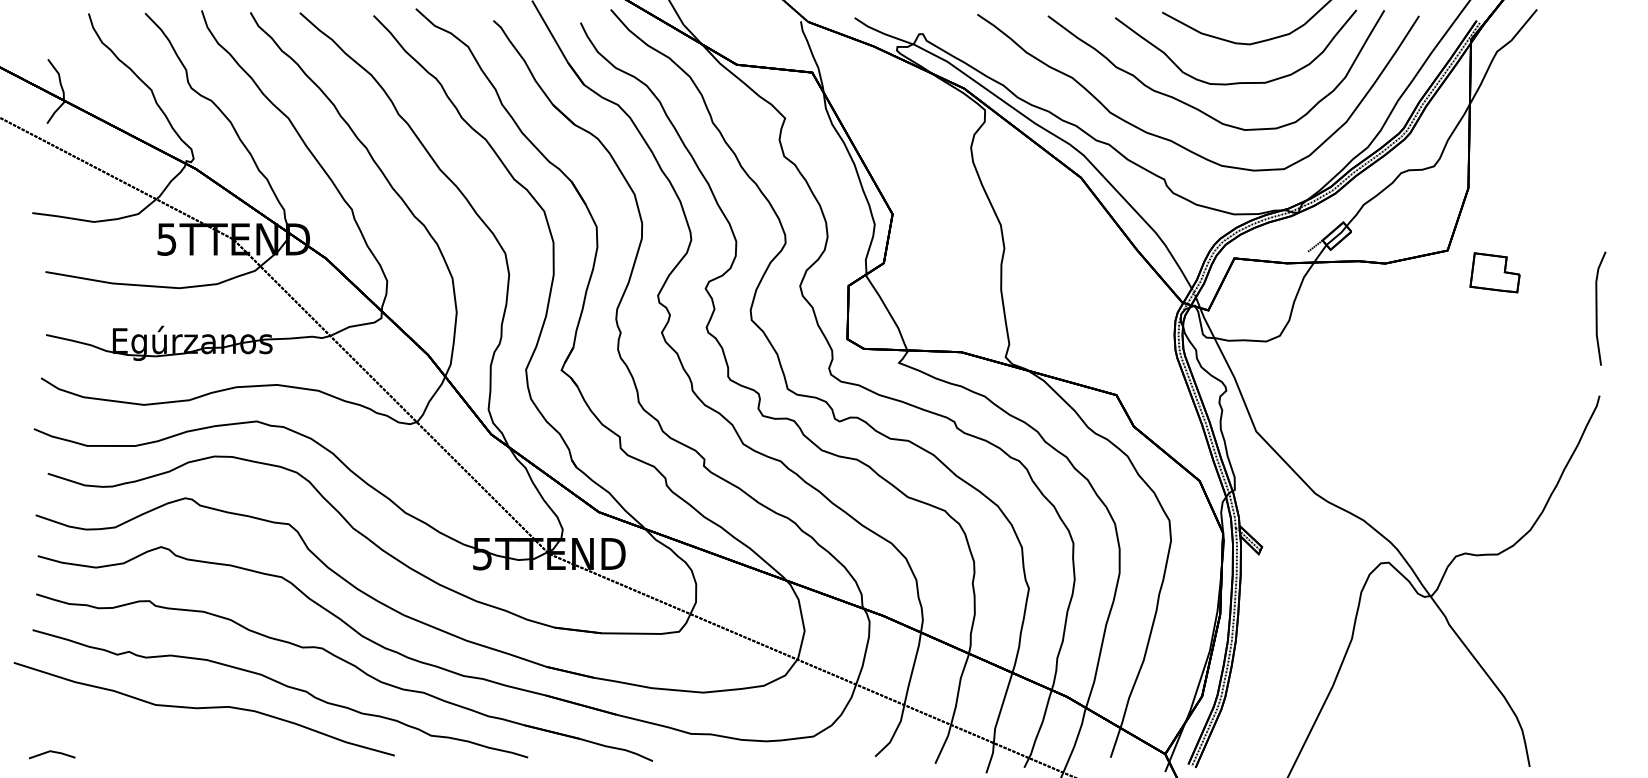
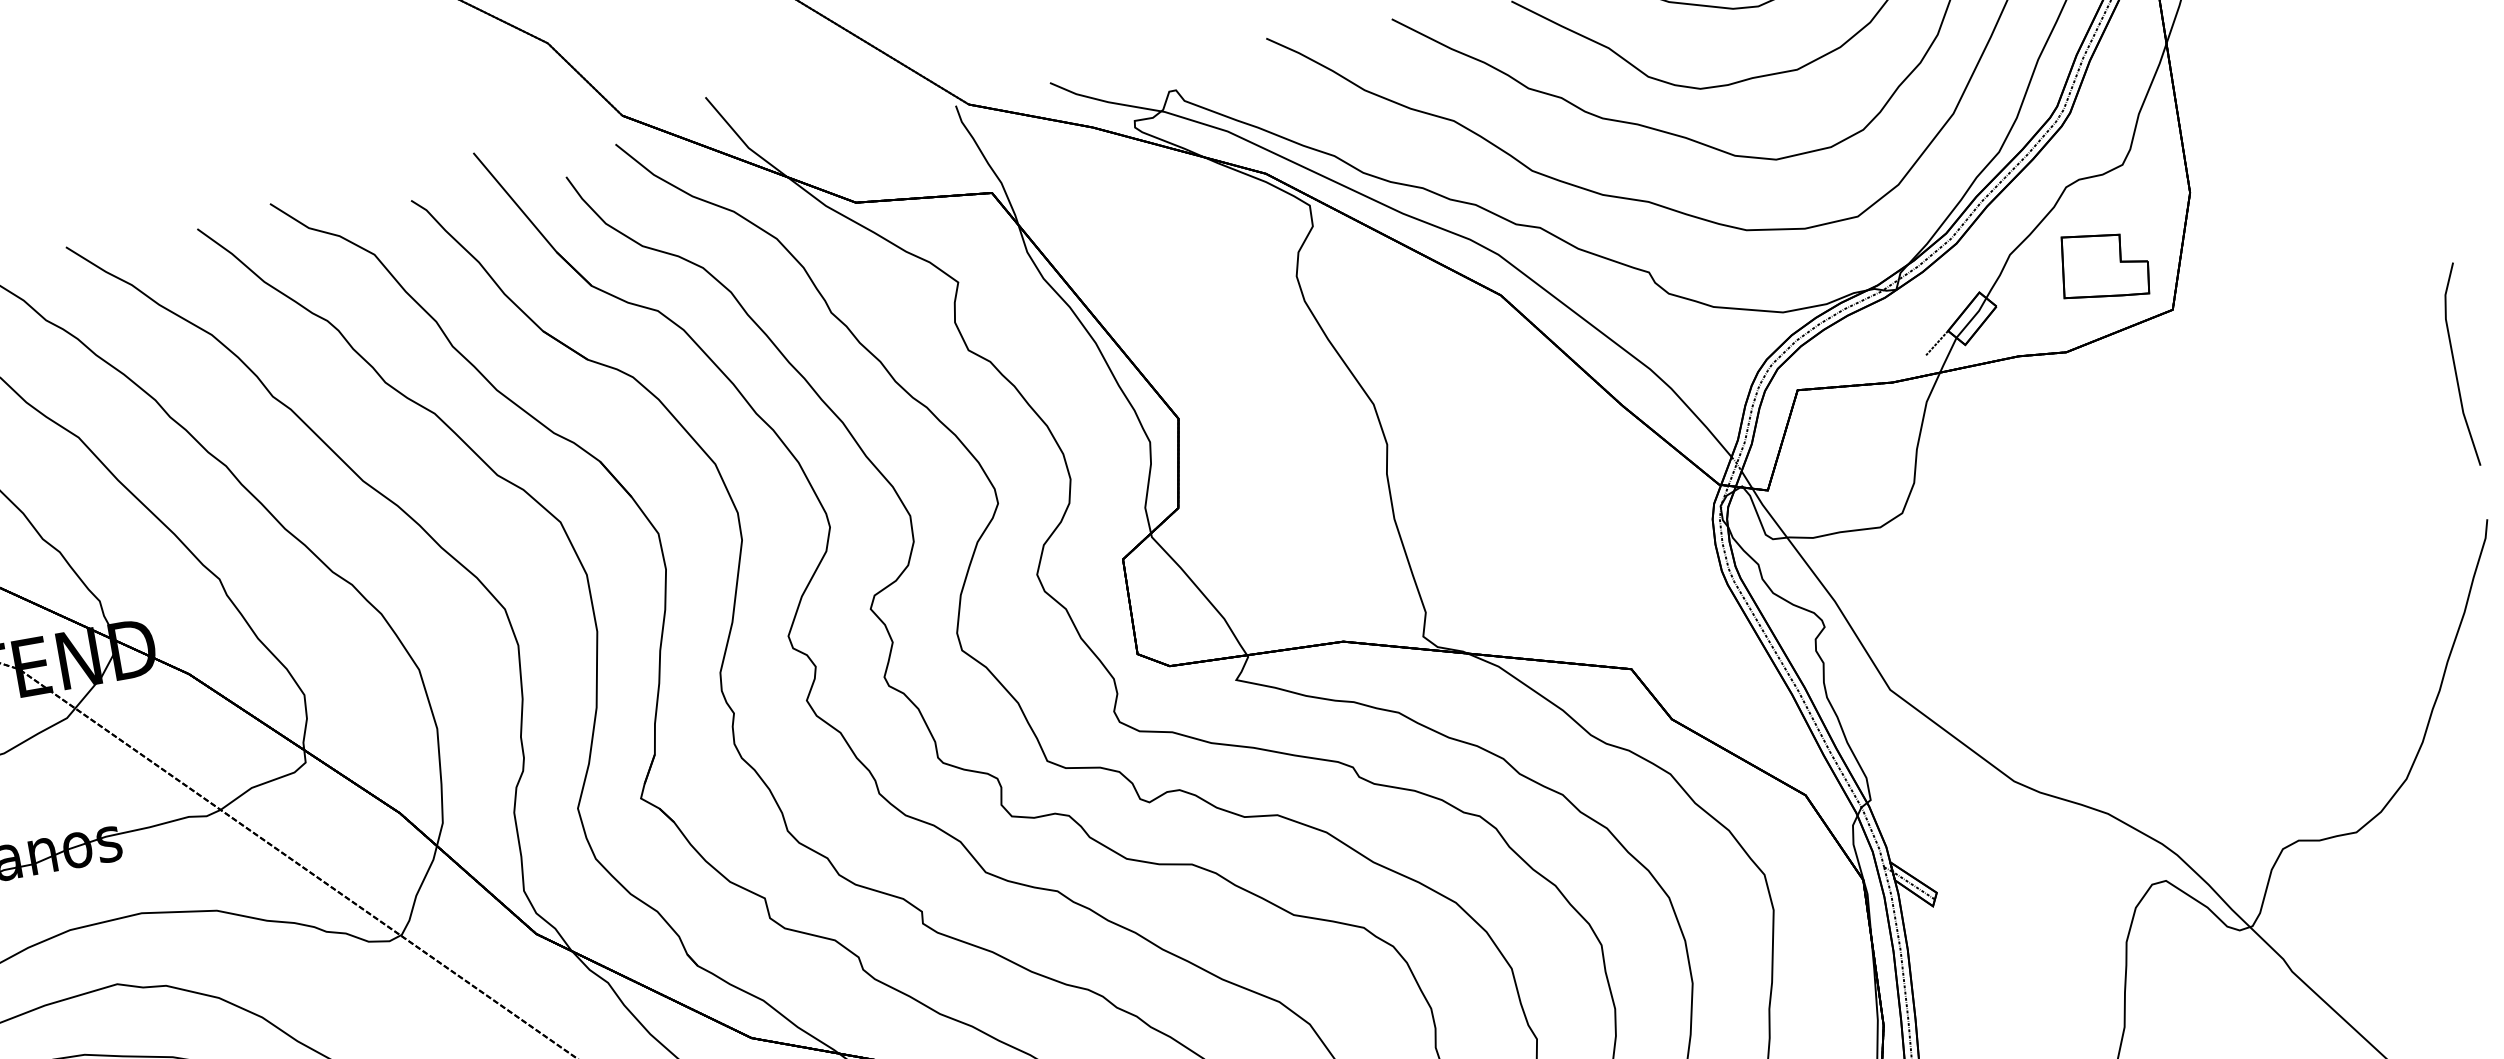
part: (1494, 272) -> (2102, 265), moved

